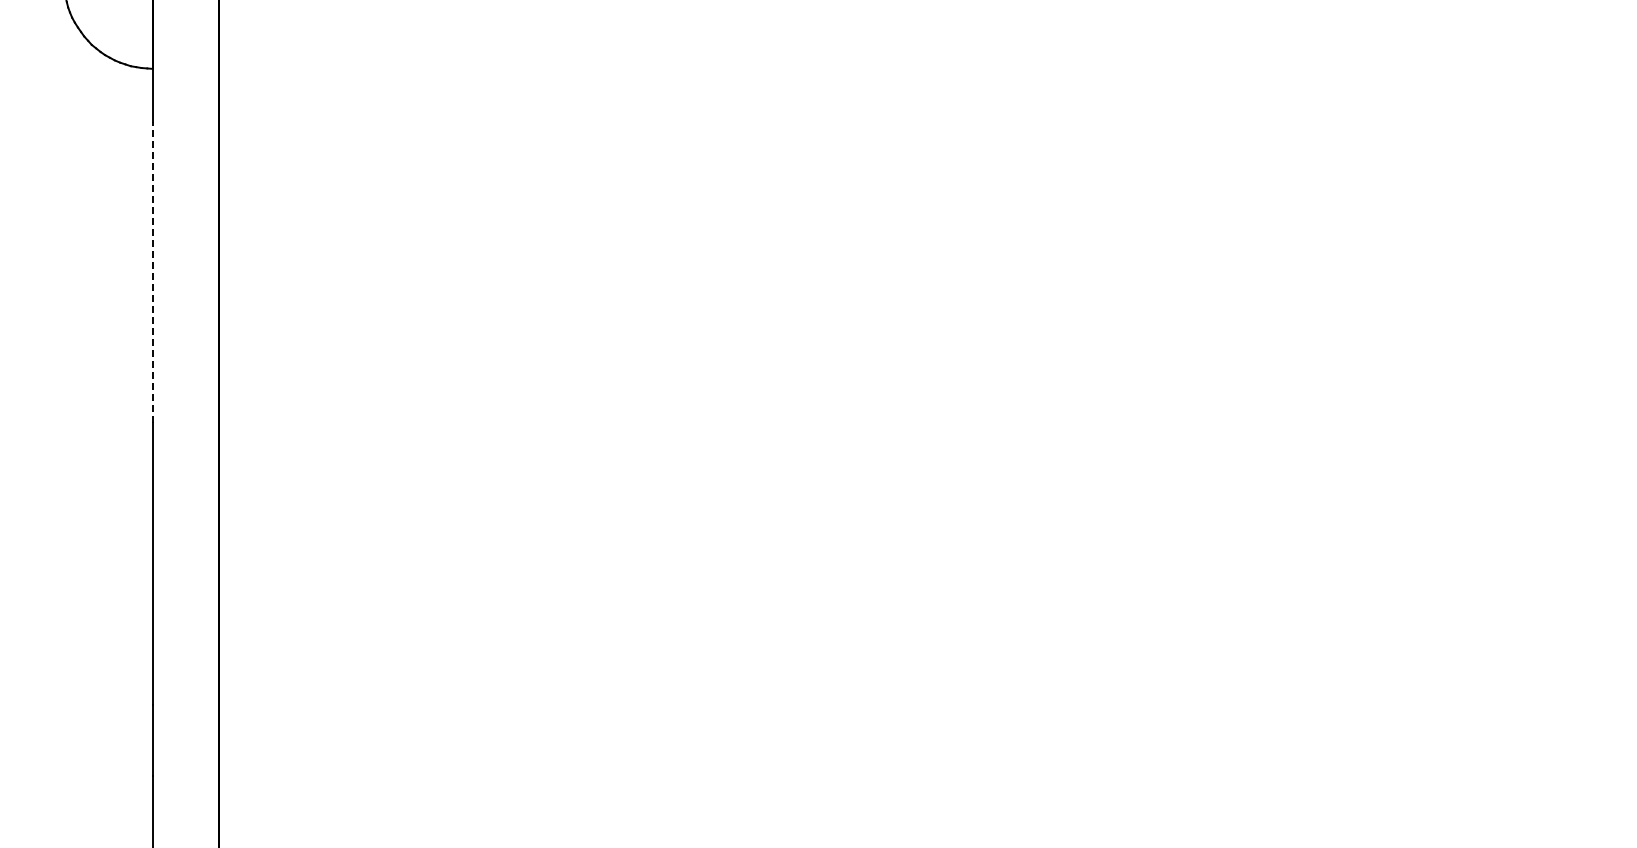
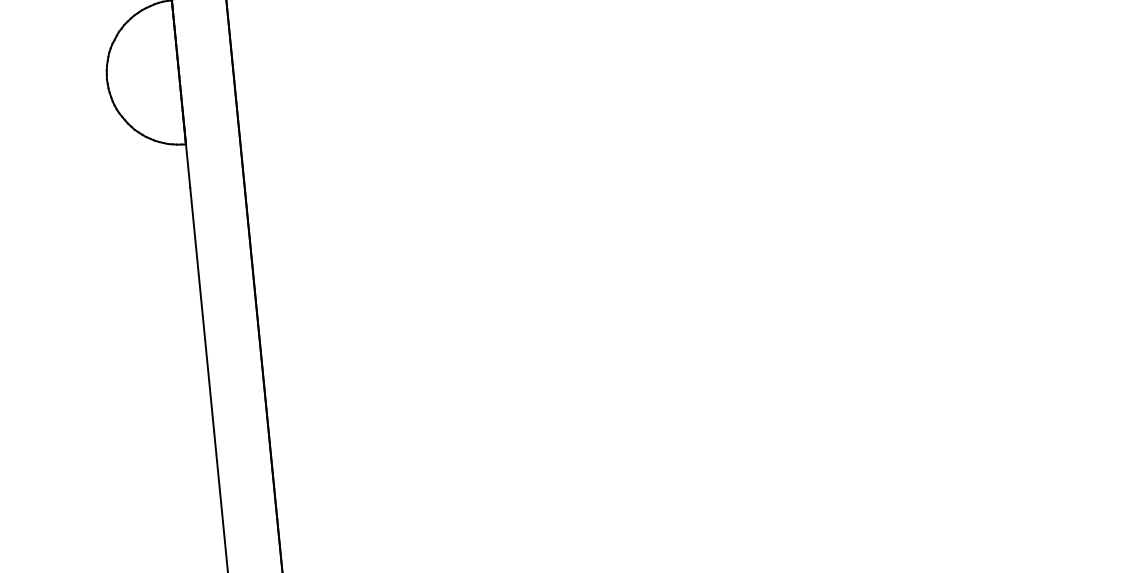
line: (152, 272) -> (202, 309), dashed -> solid

